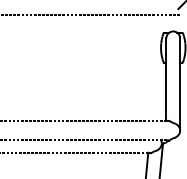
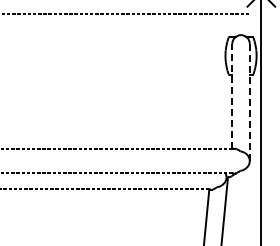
line: (166, 79) -> (232, 96), solid -> dashed
line: (179, 84) -> (249, 102), solid -> dashed

